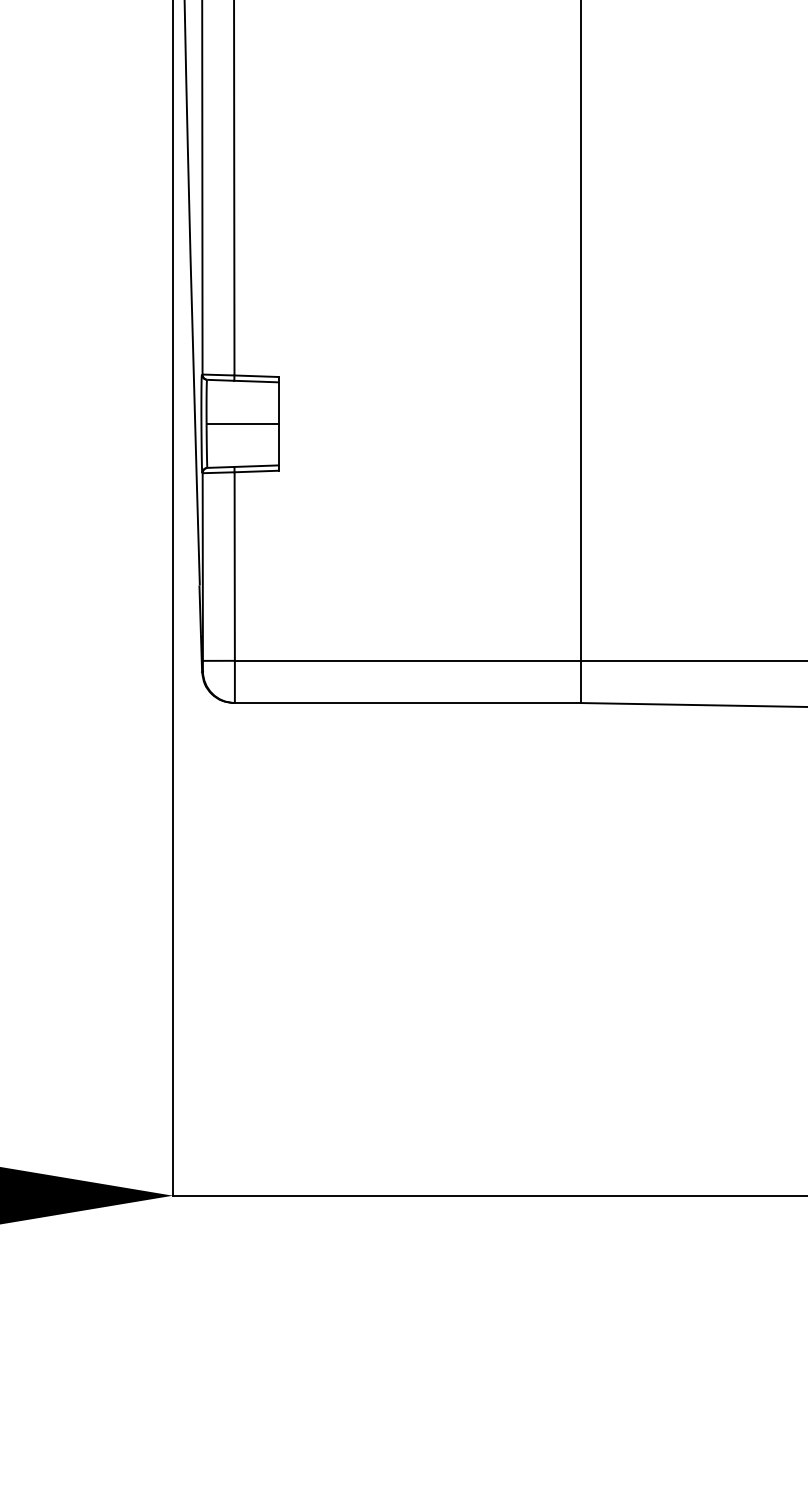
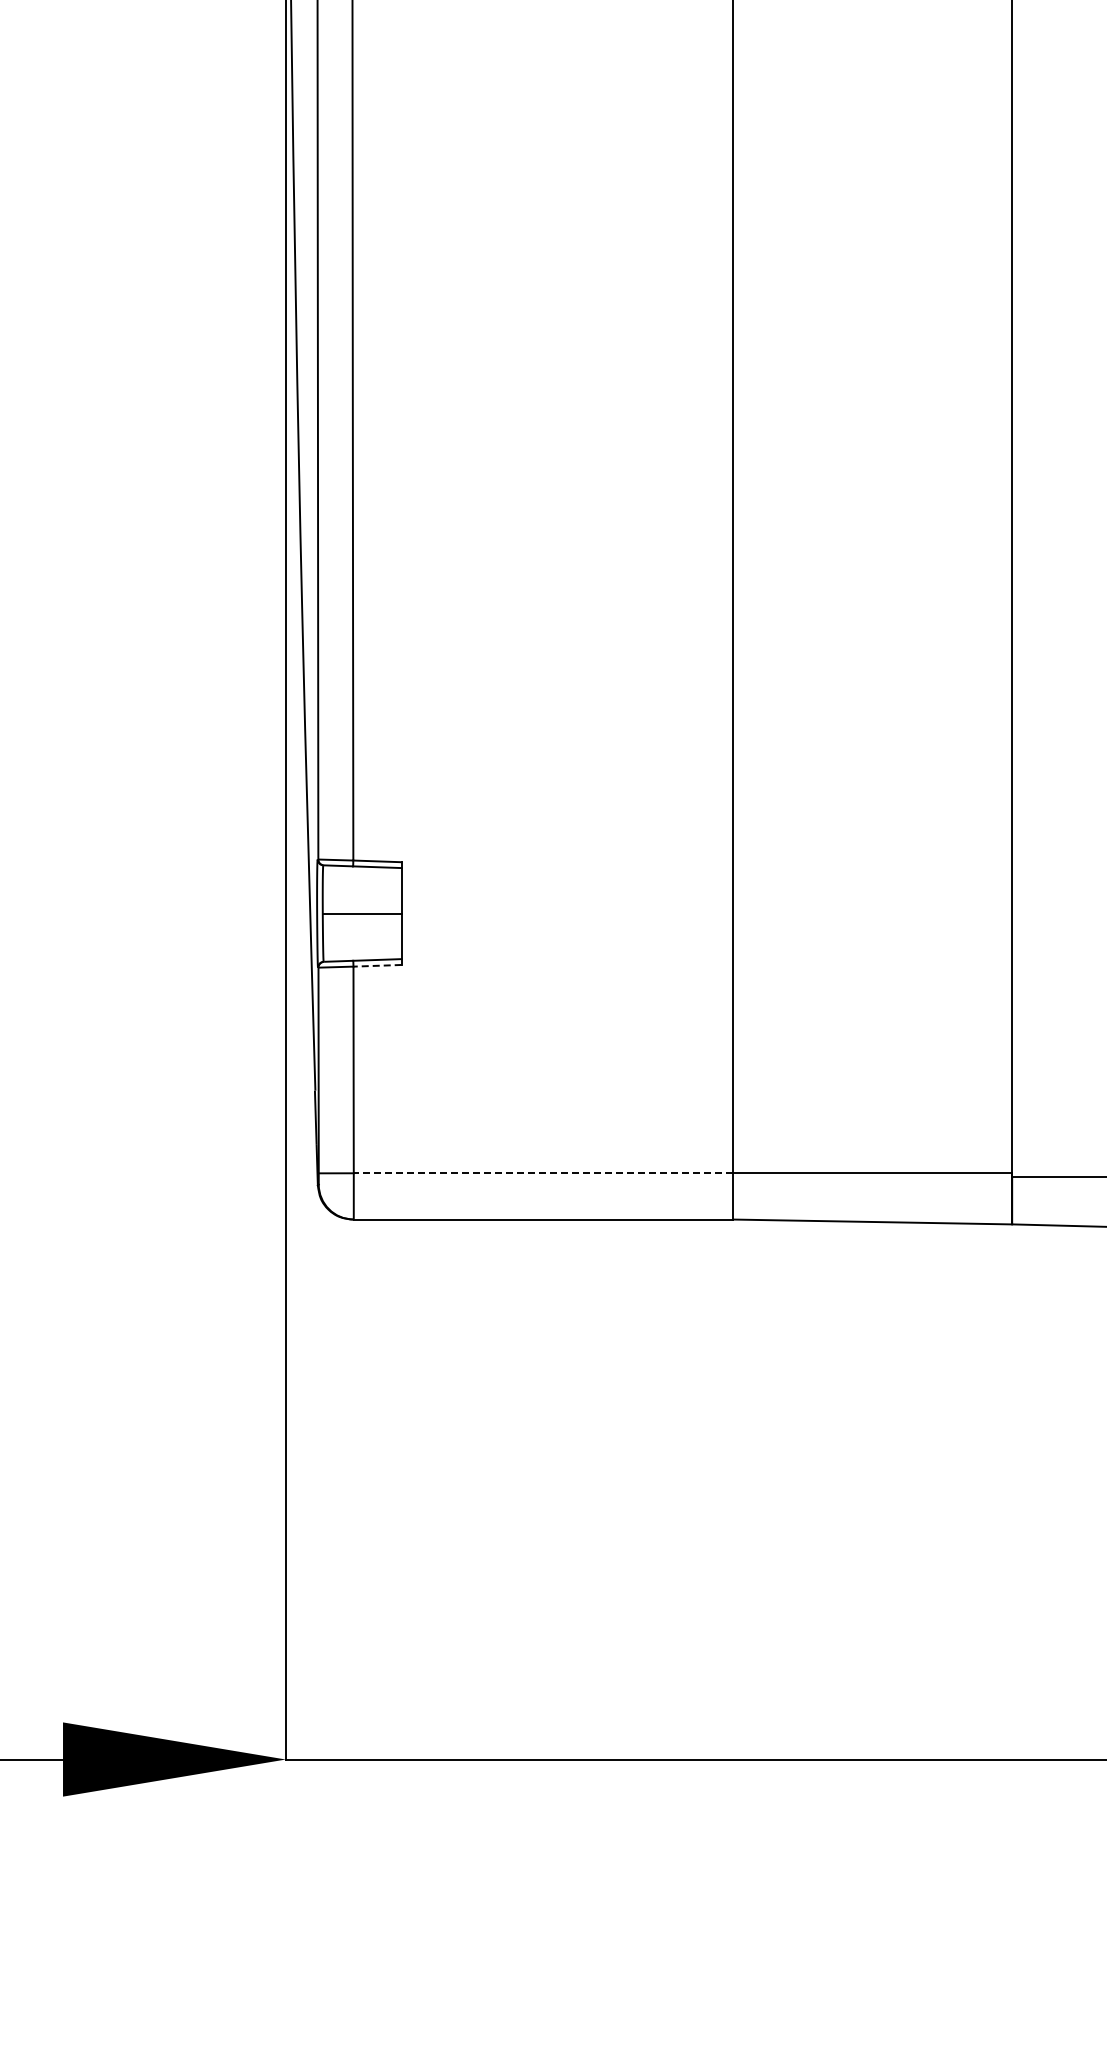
line: (256, 471) -> (377, 965), solid -> dashed
line: (407, 661) -> (543, 1173), solid -> dashed

